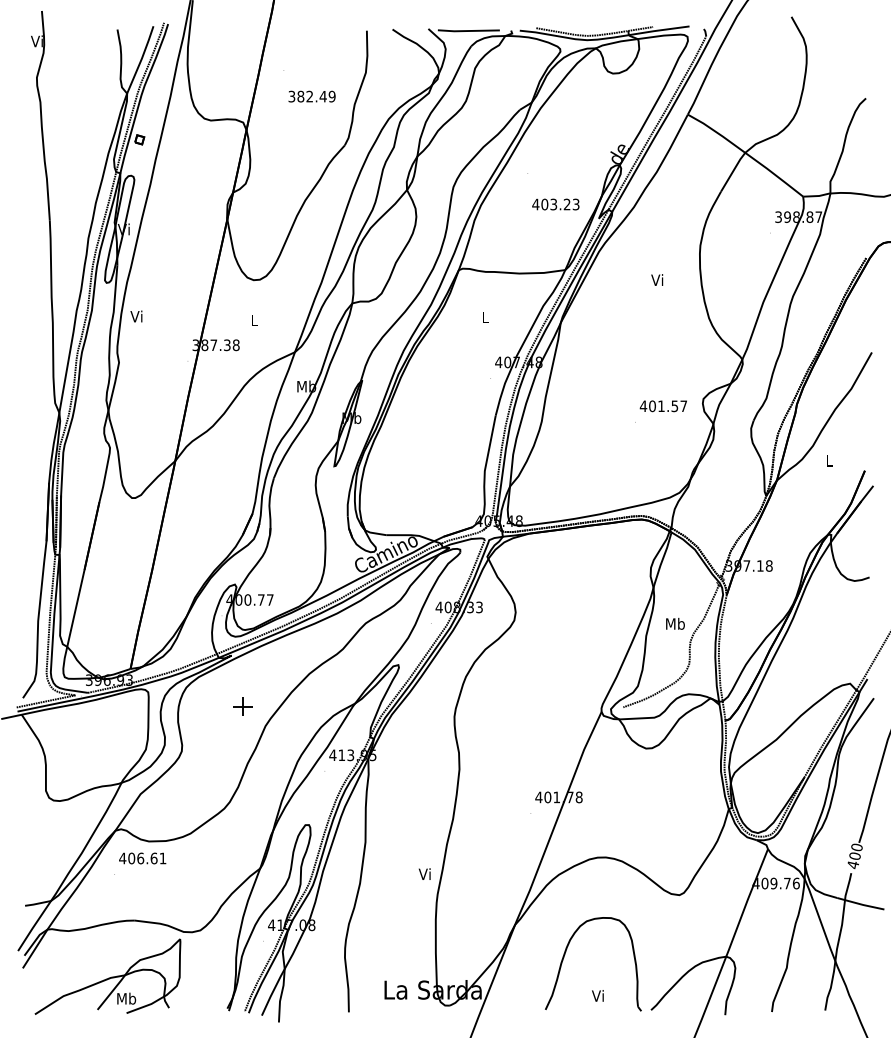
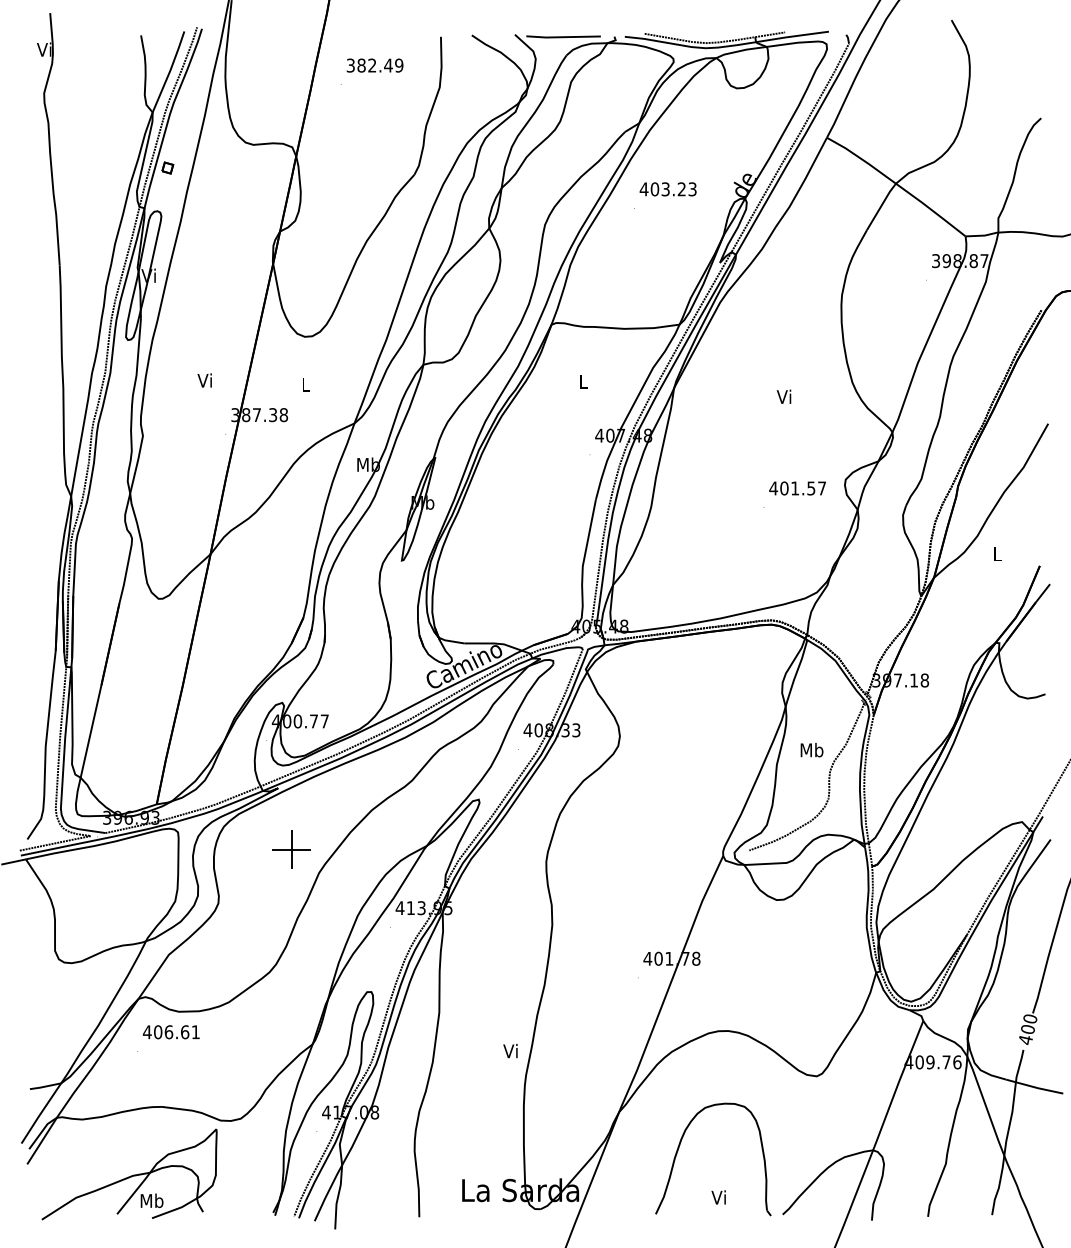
text: (311, 96) -> (374, 65), moved
text: (555, 204) -> (667, 189), moved
text: (657, 279) -> (784, 396), moved
text: (136, 316) -> (204, 380), moved
part: (242, 706) -> (291, 849), size x1.67

